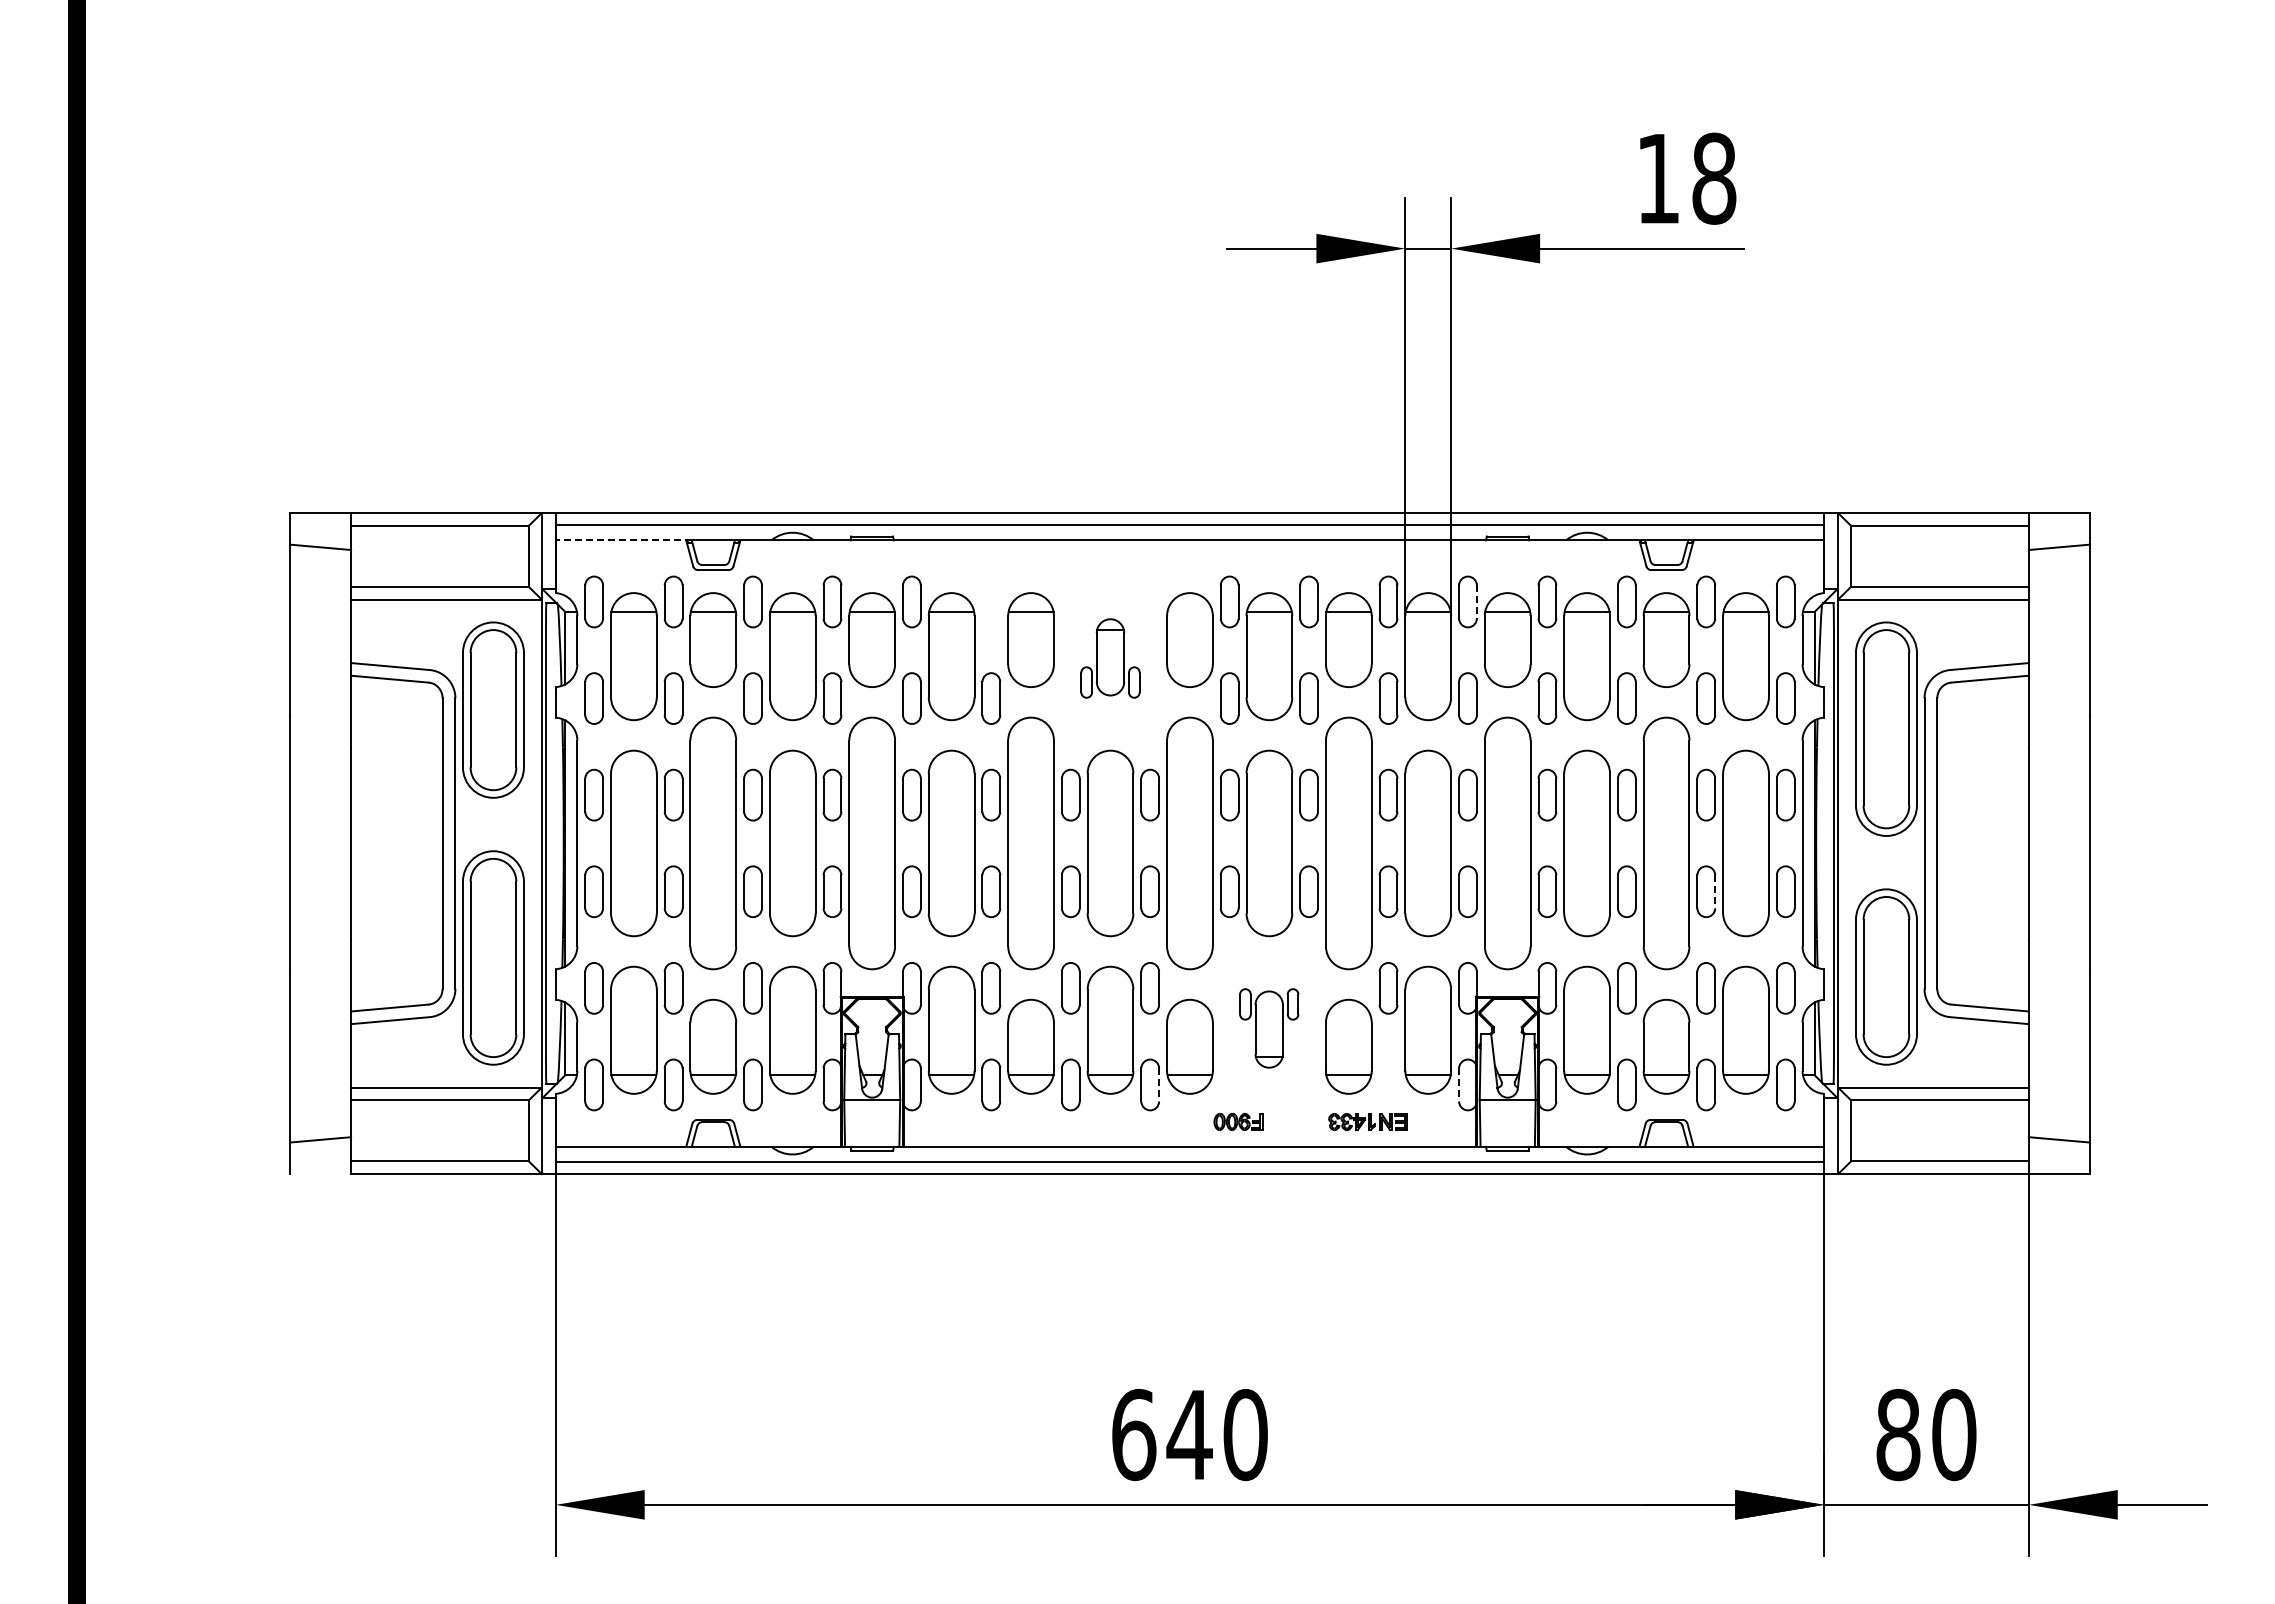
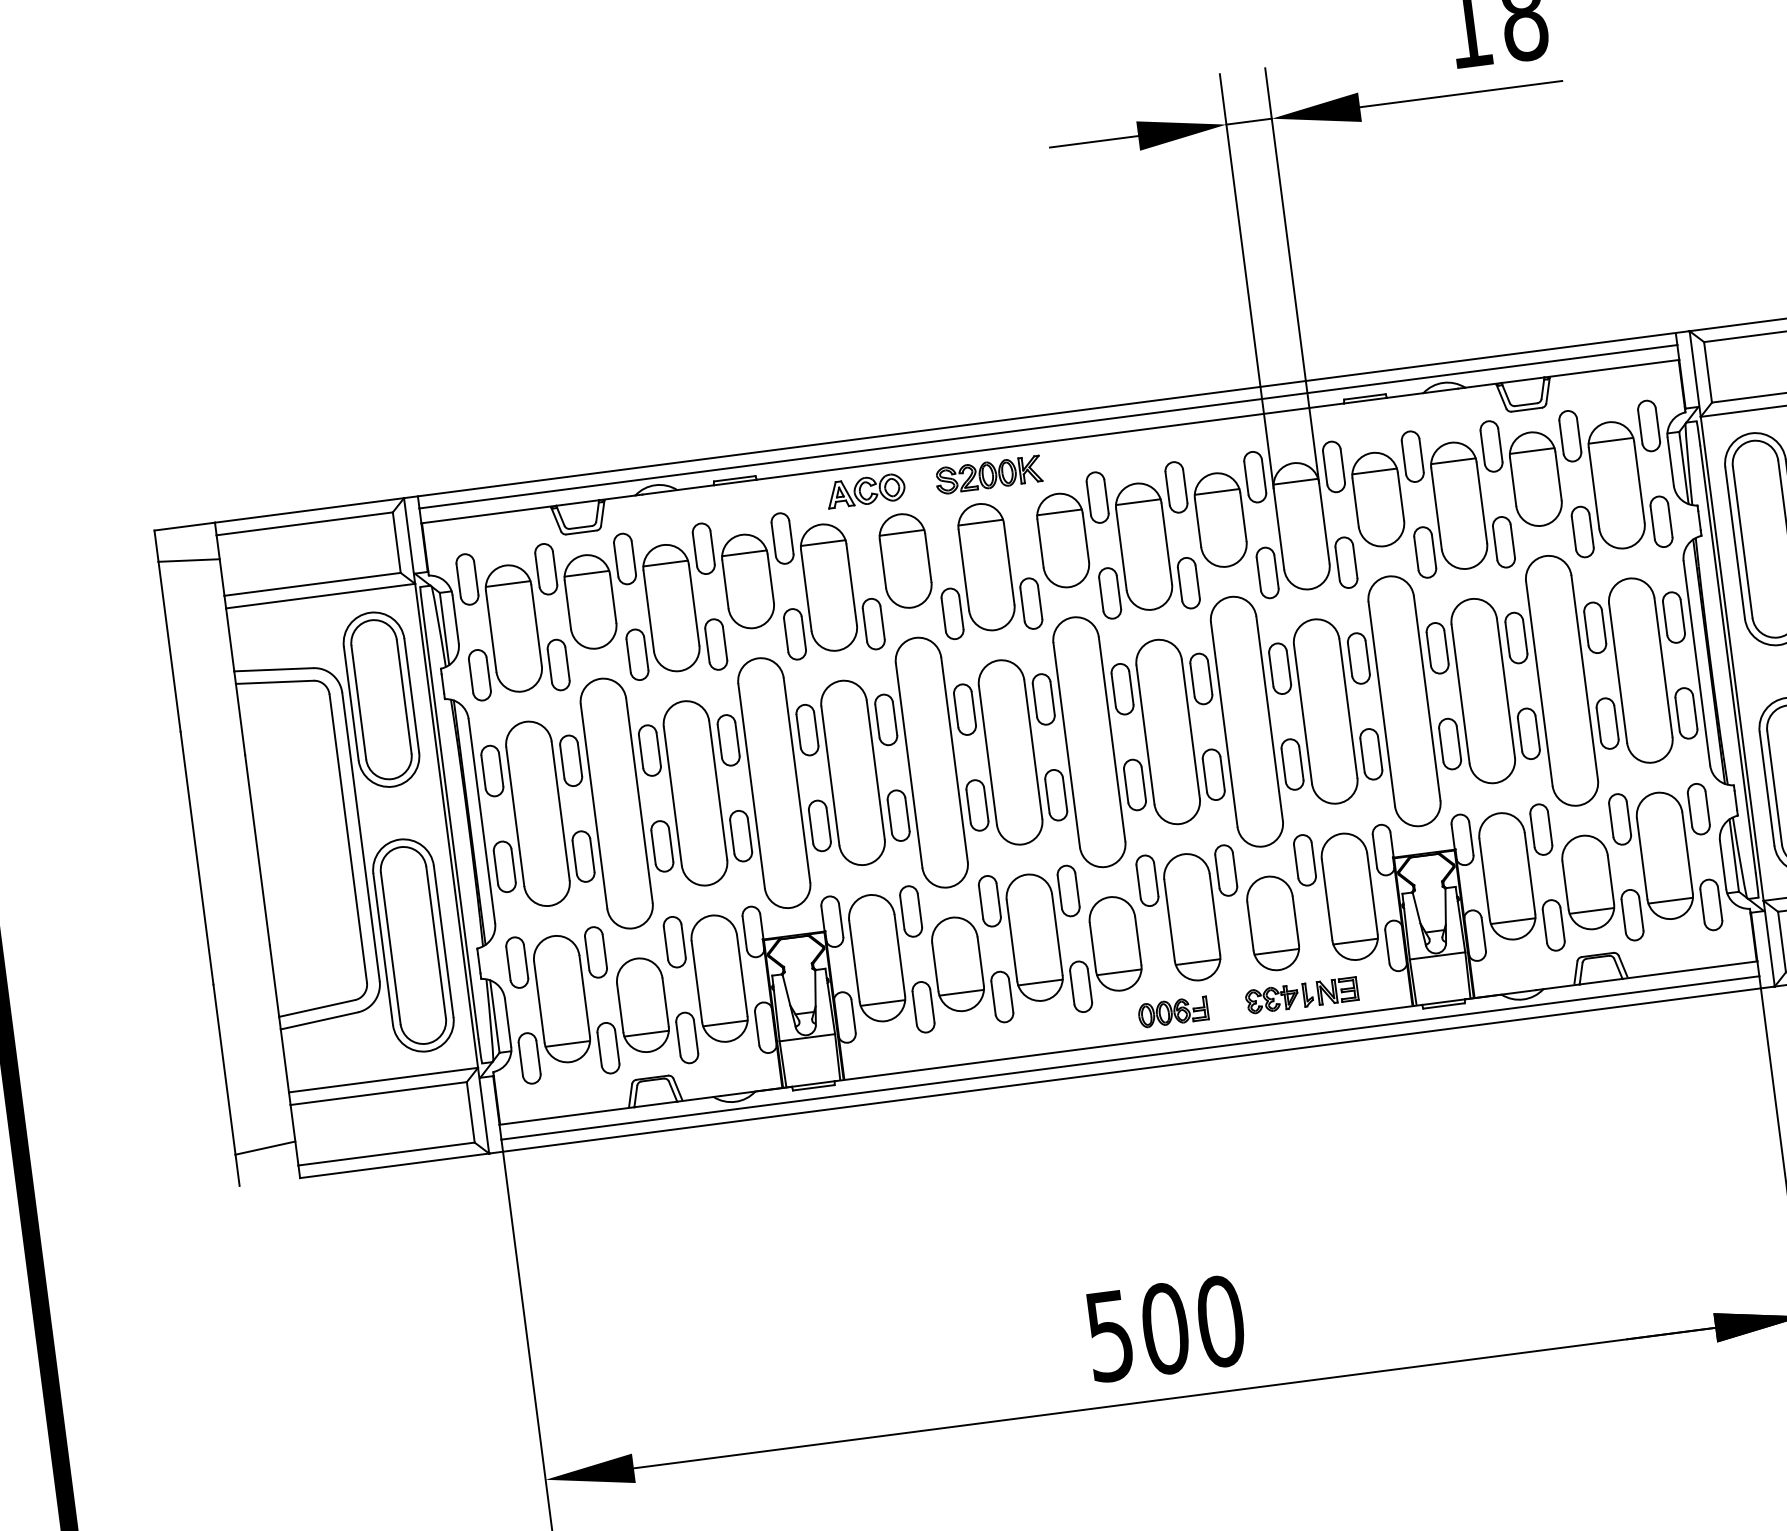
line: (623, 540) -> (488, 514), dashed -> solid
part: (1000, 565) -> (865, 490), added
part: (1124, 565) -> (988, 475), added
line: (1476, 601) -> (1342, 465), dashed -> solid
line: (1189, 611) -> (1059, 512), added
part: (1110, 658) -> (986, 569), size x1.67
line: (1715, 891) -> (1616, 722), dashed -> solid
part: (1268, 1028) -> (1191, 915), size x1.67
line: (1159, 1084) -> (1090, 985), dashed -> solid
line: (1459, 1084) -> (1387, 946), dashed -> solid
part: (1238, 1121) -> (1173, 1011), size x1.43
part: (1367, 1121) -> (1301, 995), size x1.43
text: (1162, 1434) -> (1138, 1331), 640 -> 500

